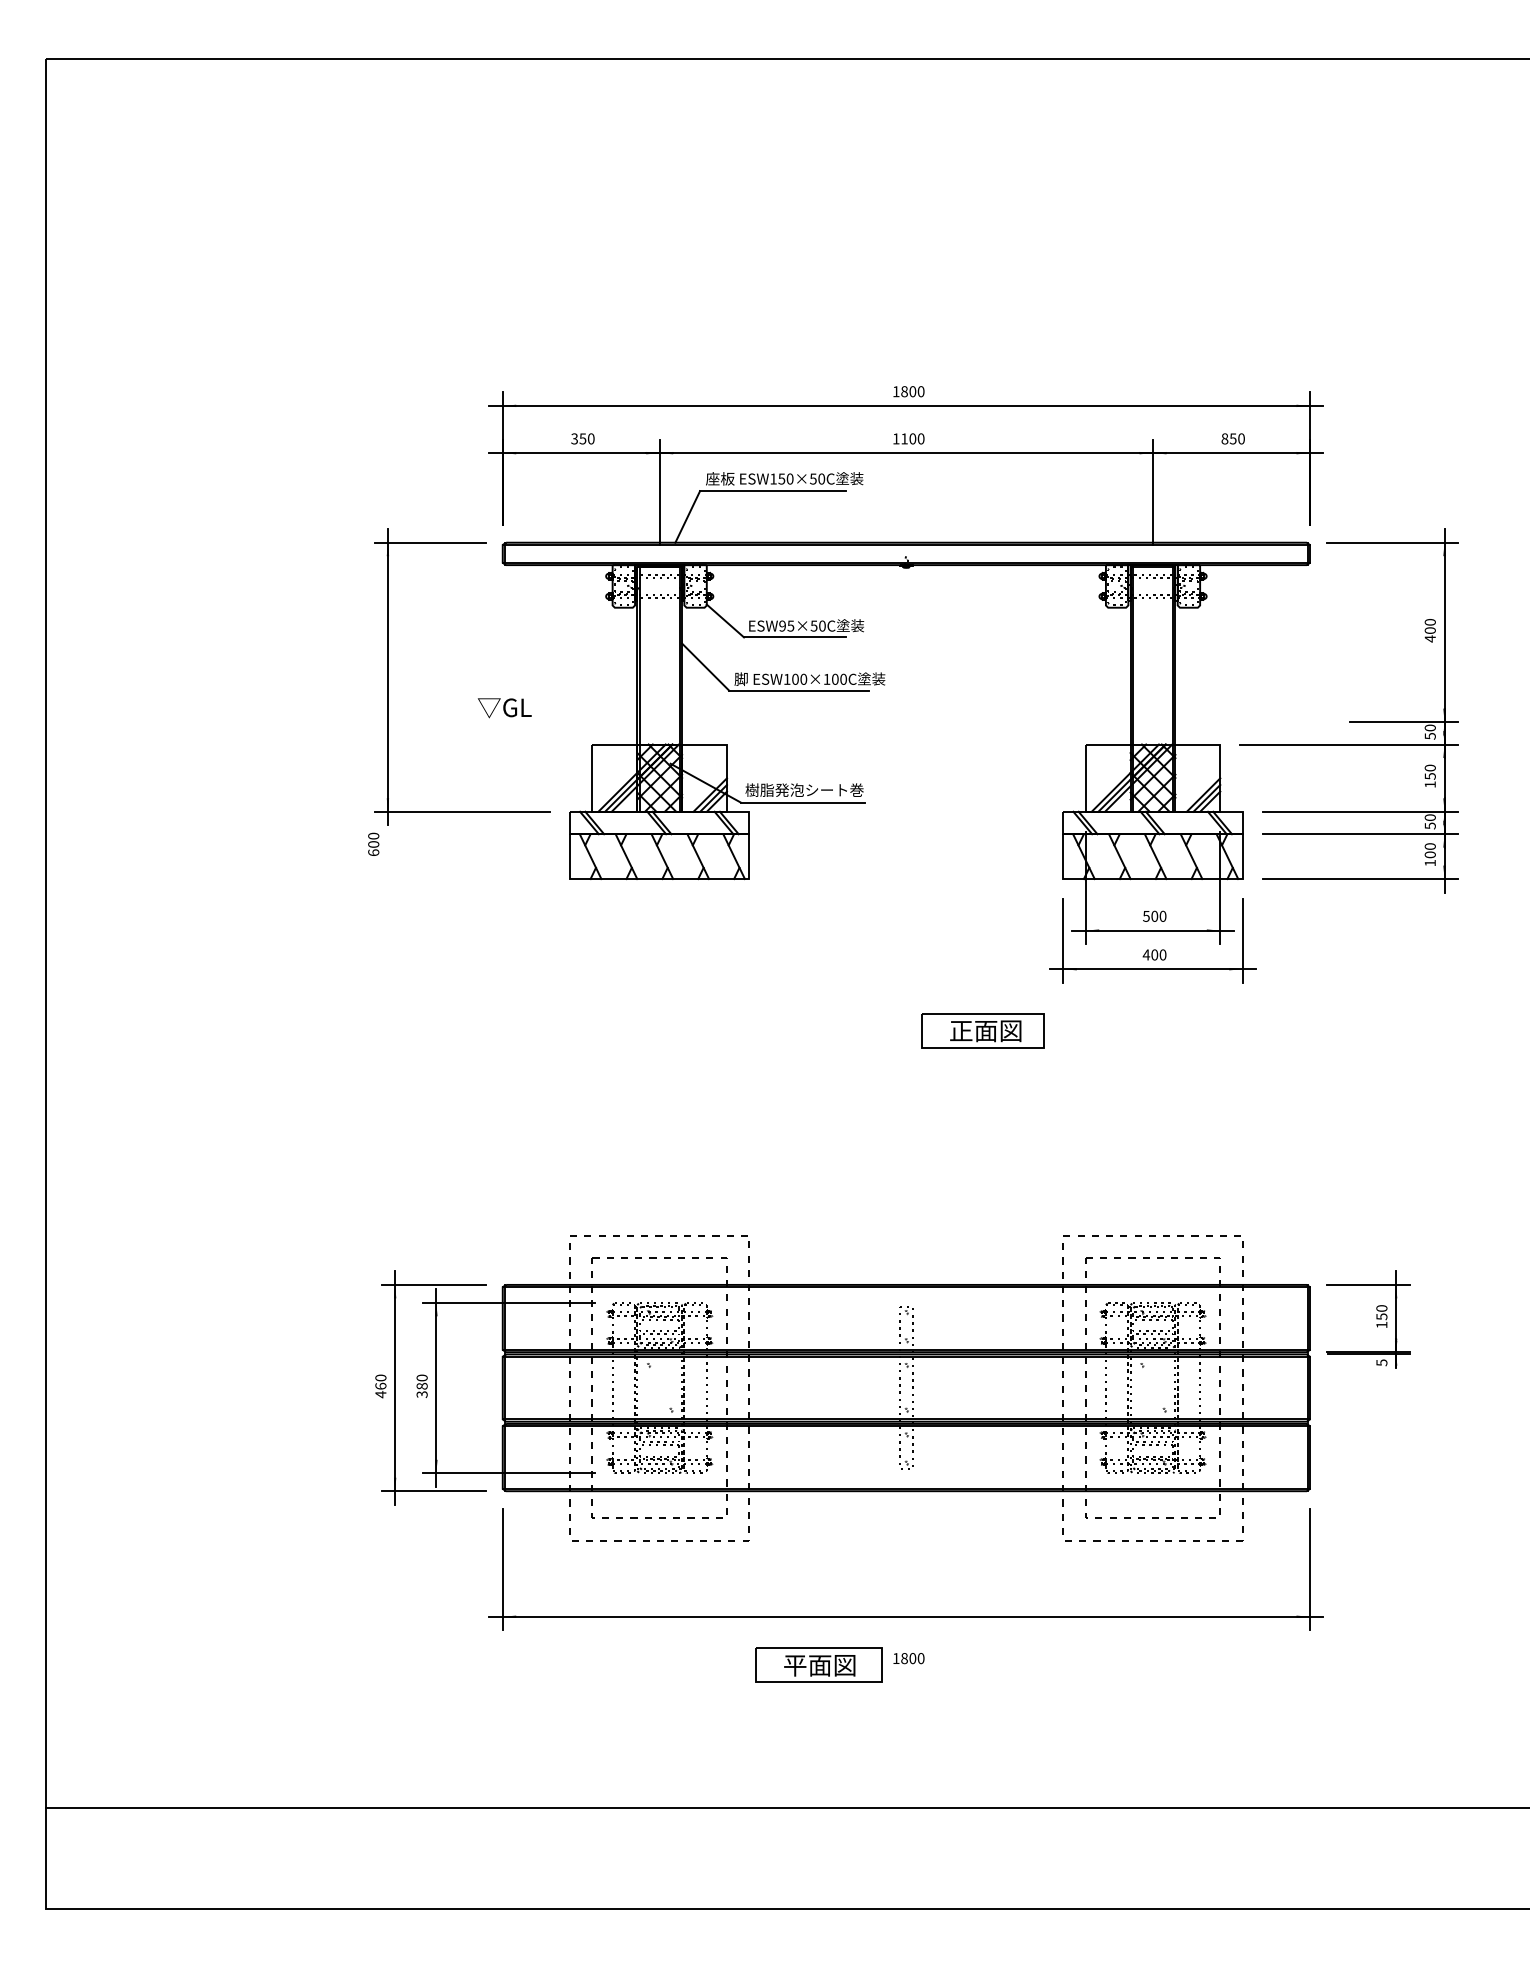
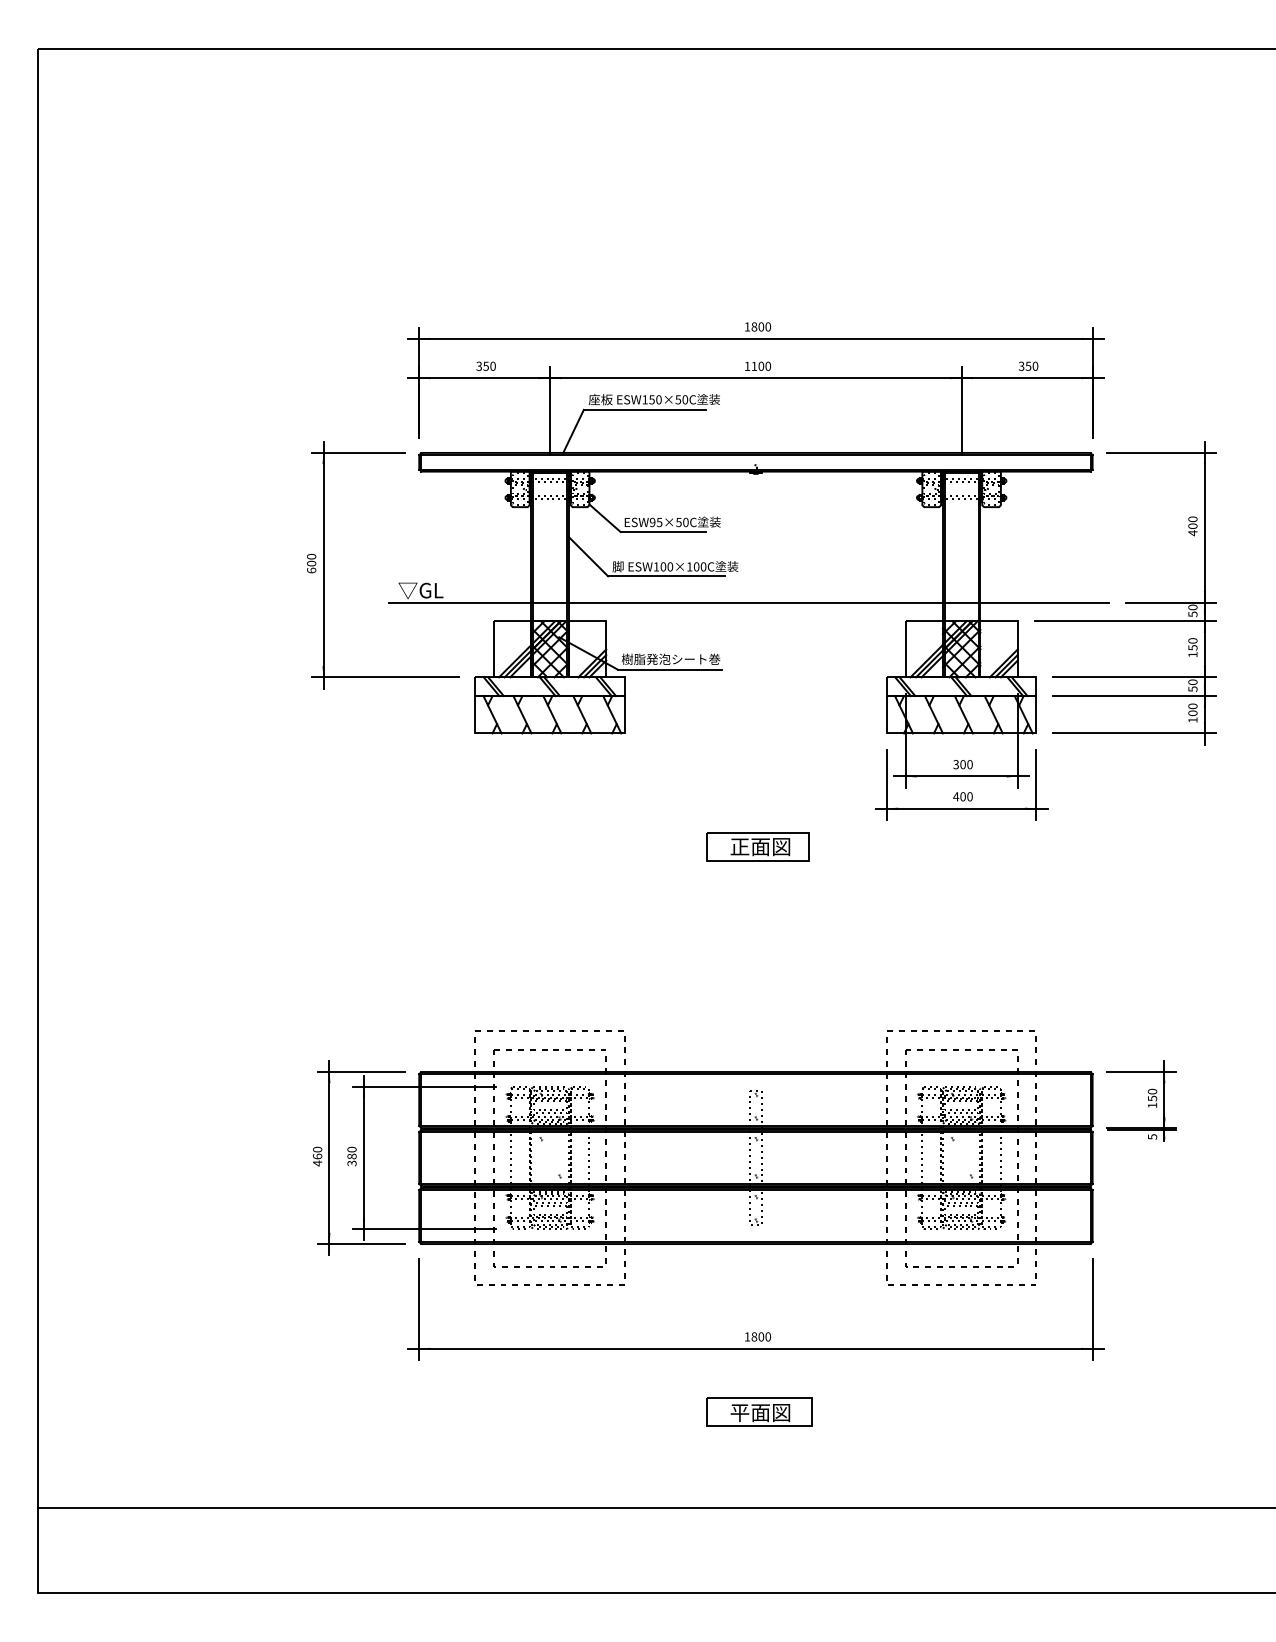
text: (1224, 438) -> (1021, 365), 850 -> 350
line: (897, 722) -> (748, 602), added
text: (373, 843) -> (311, 562), moved
text: (1146, 915) -> (956, 763), 500 -> 300
part: (982, 1030) -> (757, 846), moved
text: (908, 1658) -> (757, 1336), moved
part: (818, 1664) -> (759, 1411), moved

